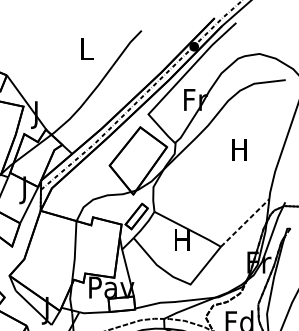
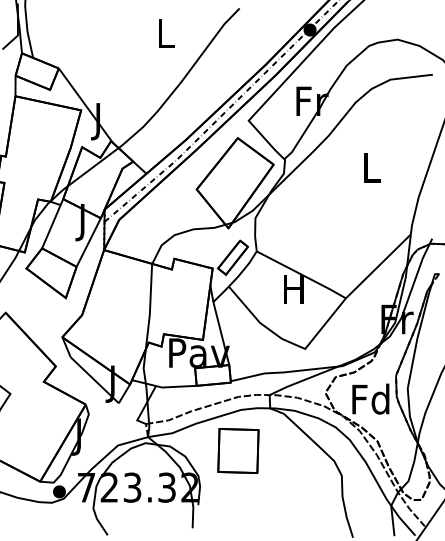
text: (239, 149) -> (370, 167), H -> L
line: (245, 223) -> (378, 266), dashed -> solid

